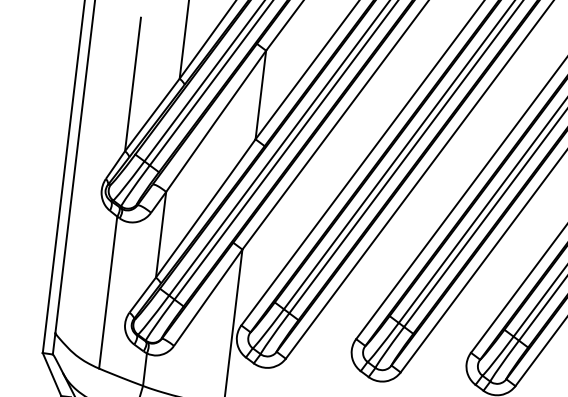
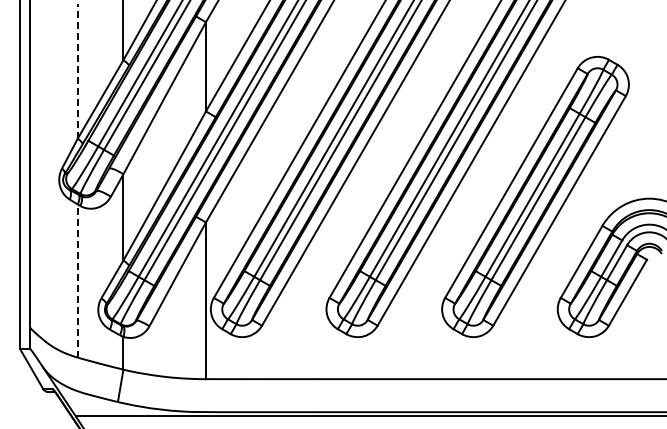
line: (132, 83) -> (77, 70), solid -> dashed
line: (107, 292) -> (77, 281), solid -> dashed

